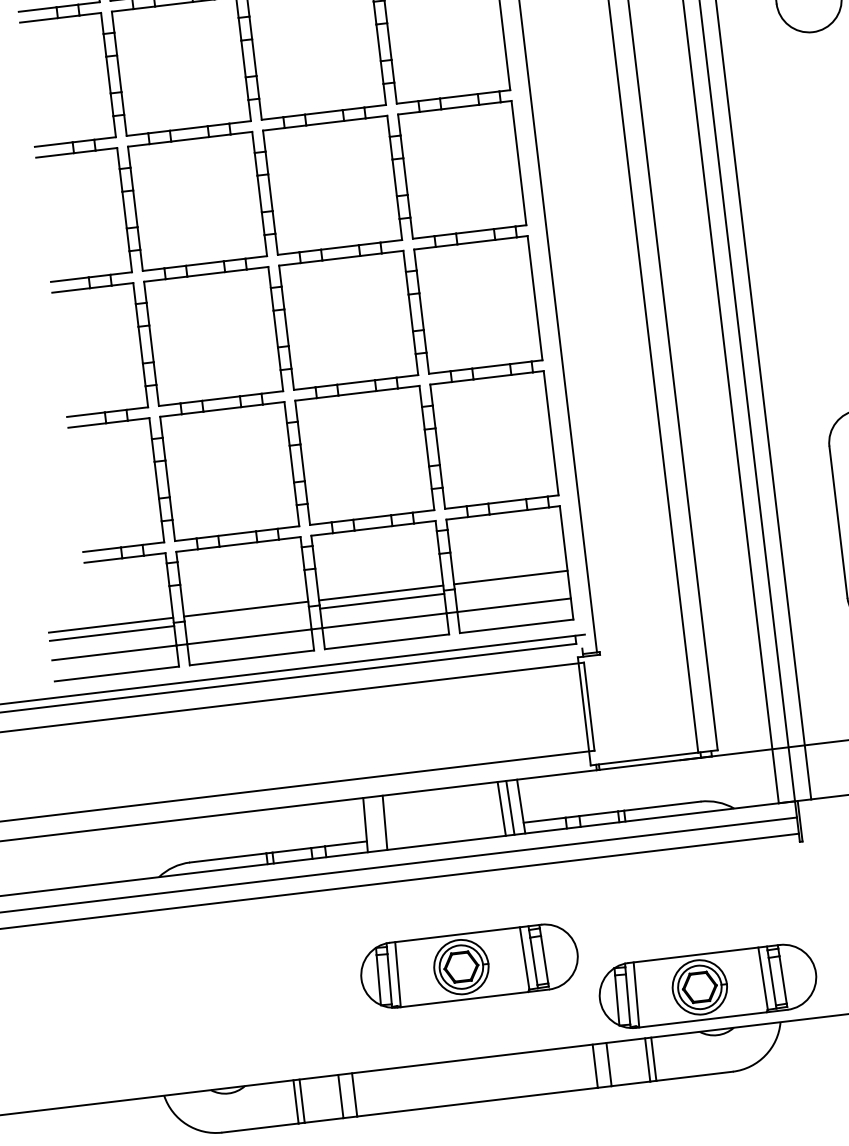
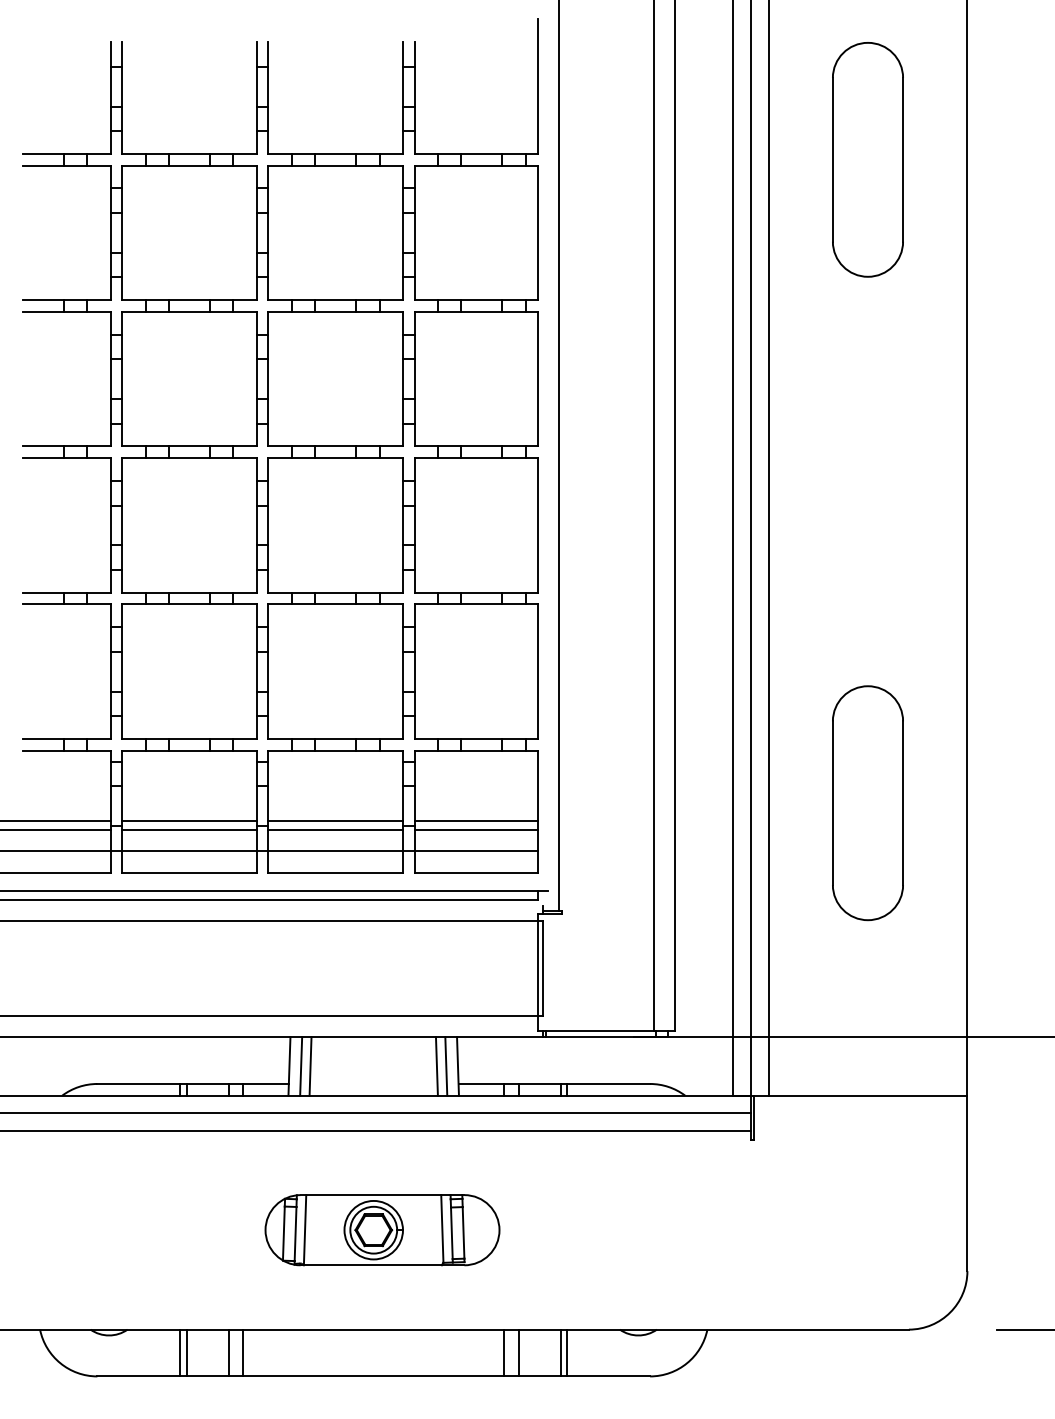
line: (511, 585) -> (475, 829), added
line: (247, 617) -> (189, 829), added
line: (376, 823) -> (301, 1066), added
part: (708, 986) -> (634, 1282), removed

